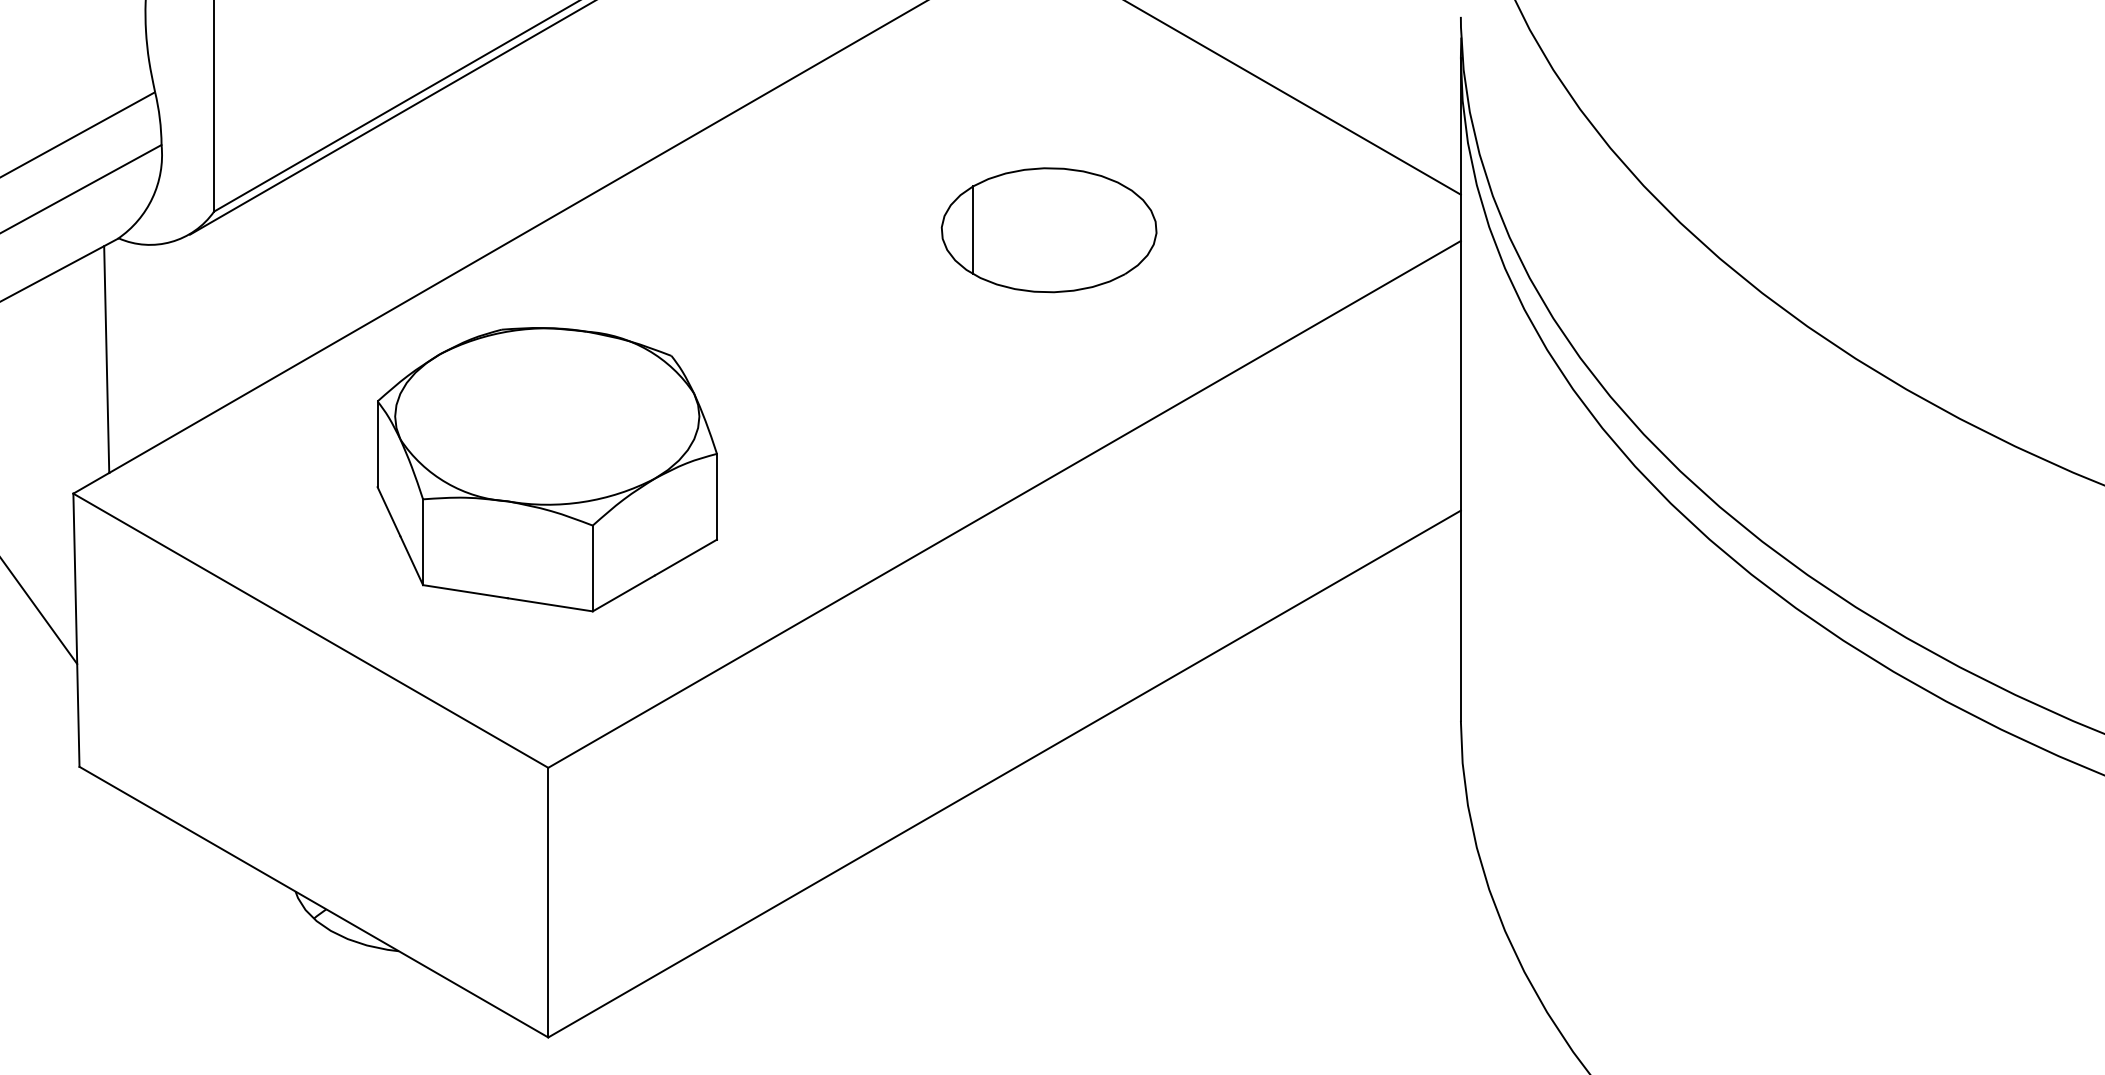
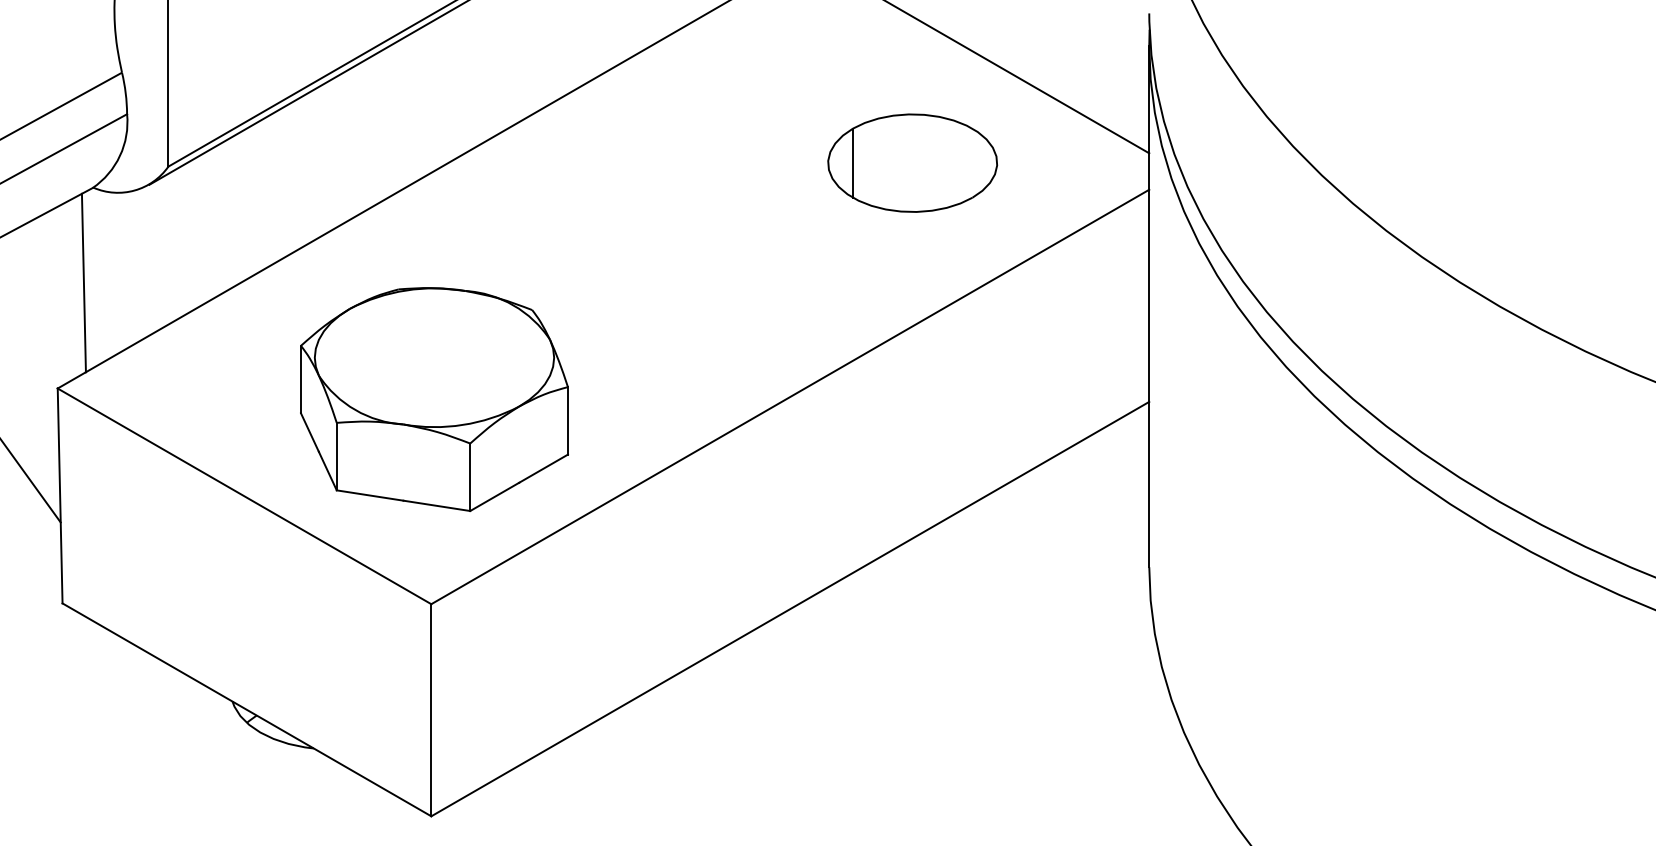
part: (1048, 230) -> (912, 163), moved
part: (546, 469) -> (433, 399), moved

